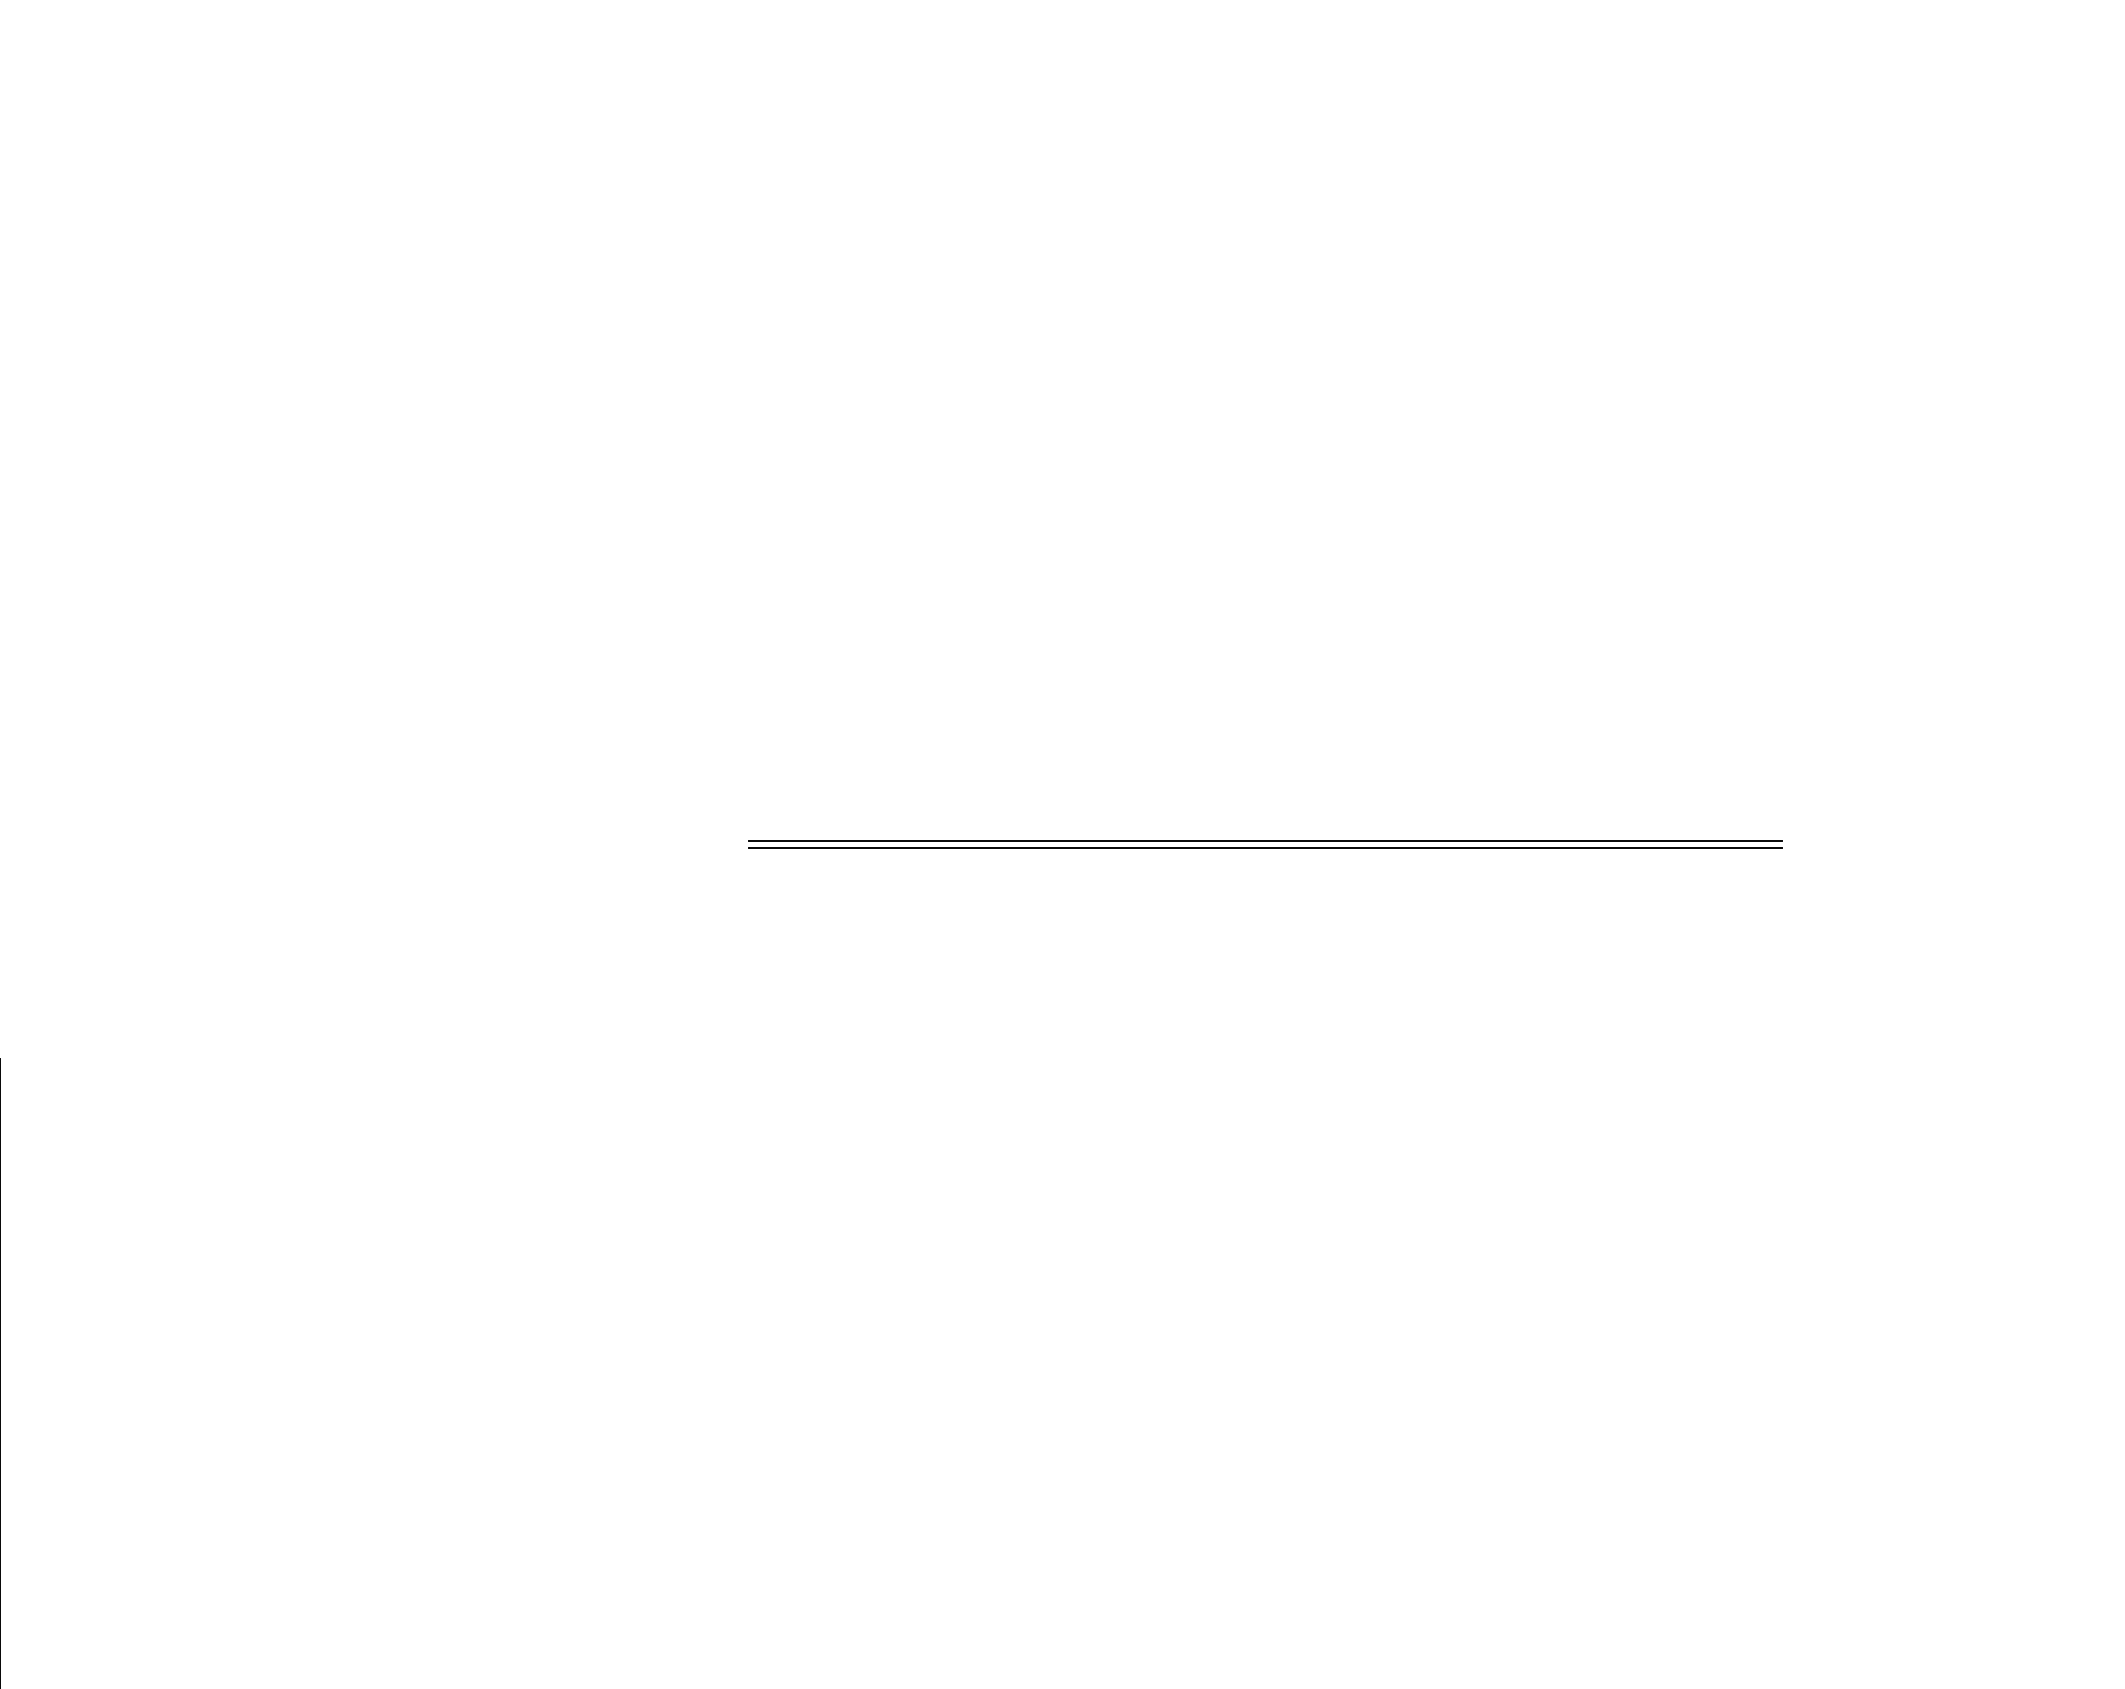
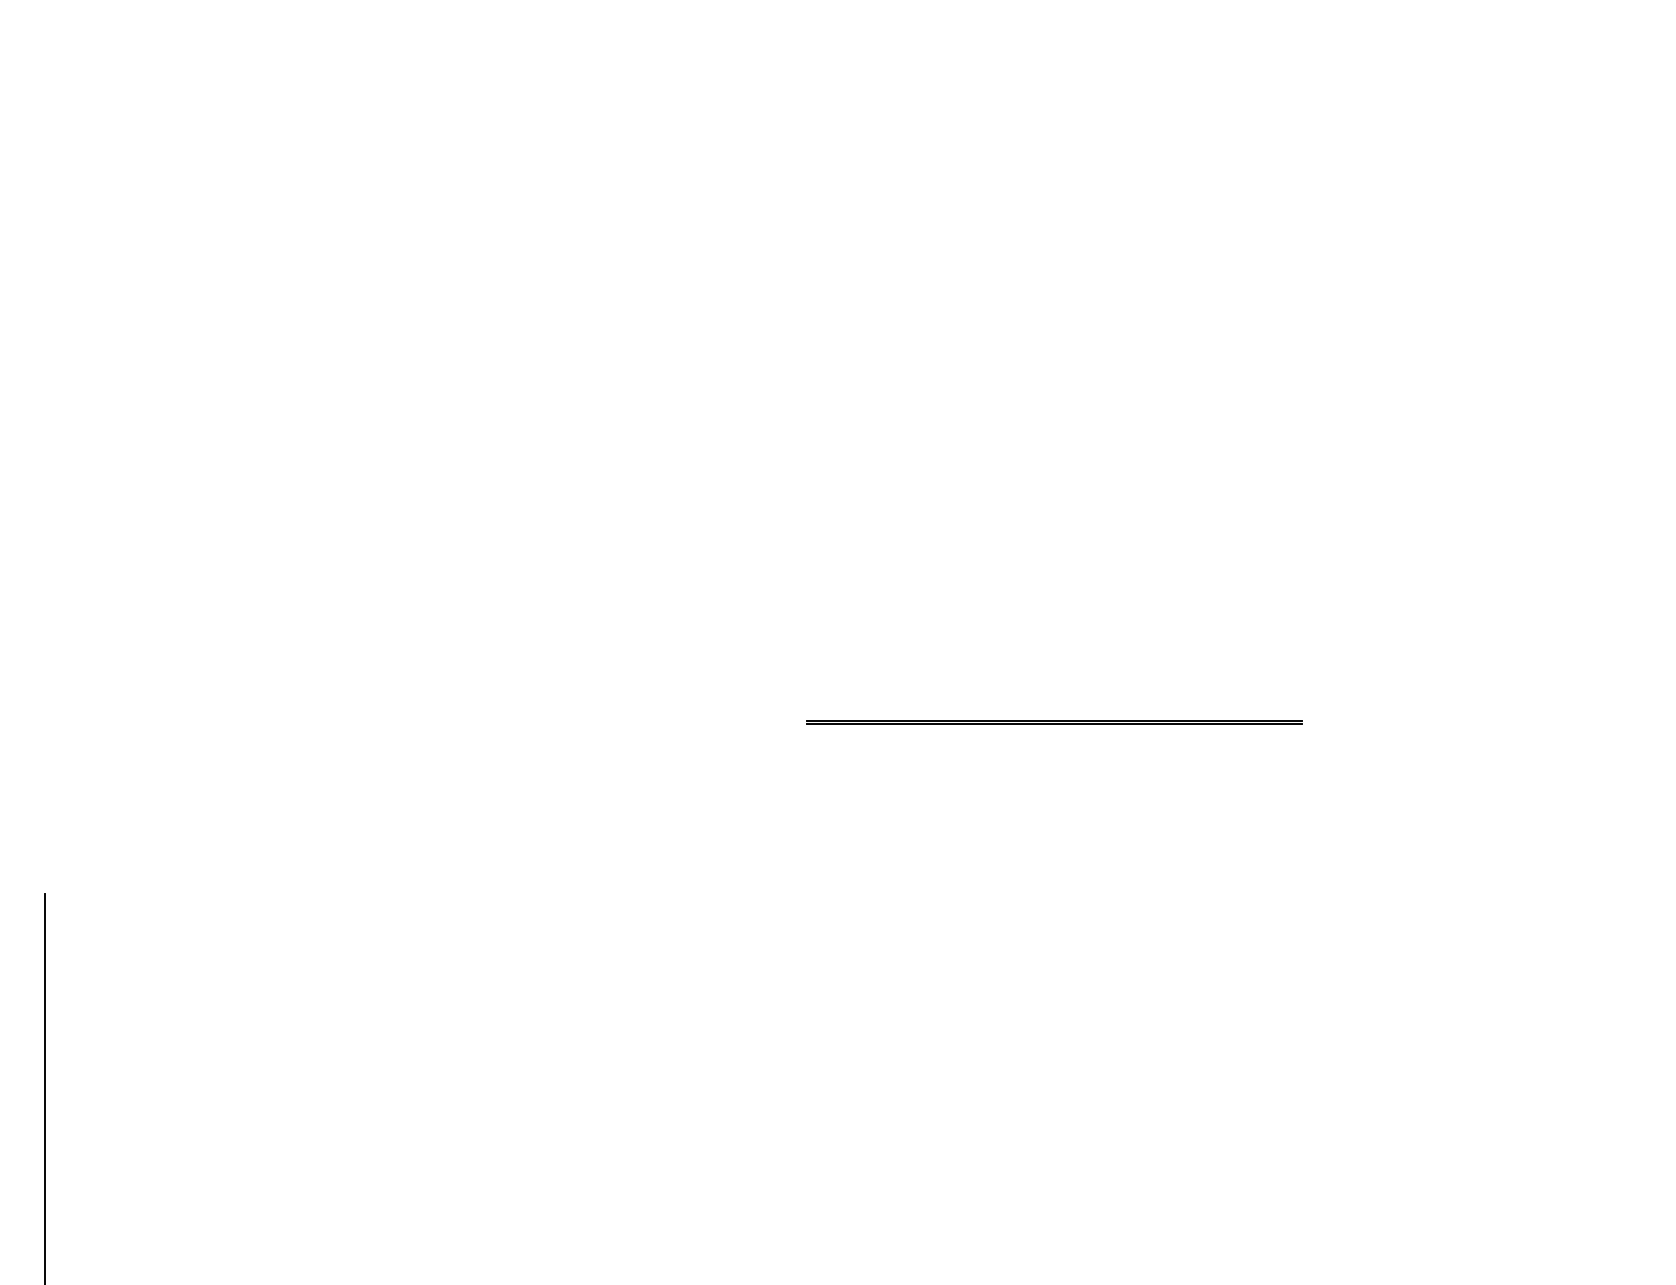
part: (1265, 844) -> (1054, 722), size x0.6

